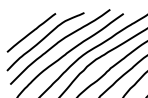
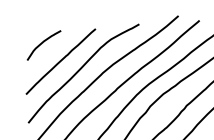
curve: (20, 20) -> (42, 44), added

